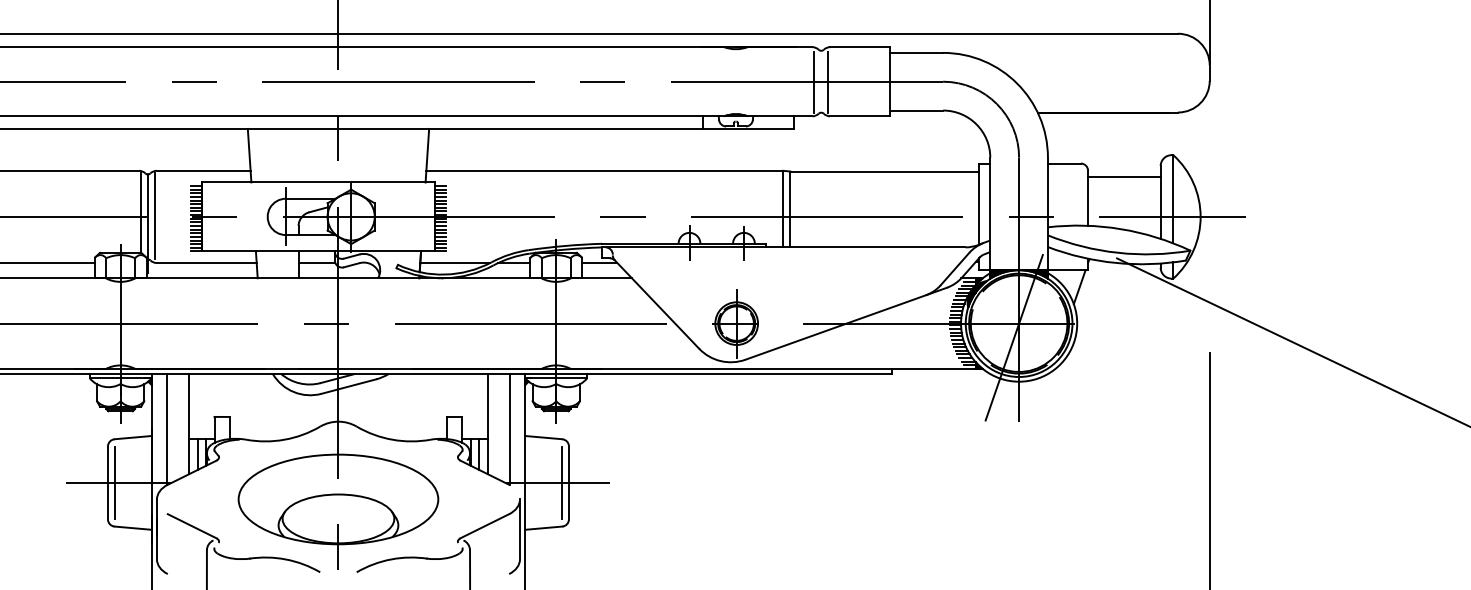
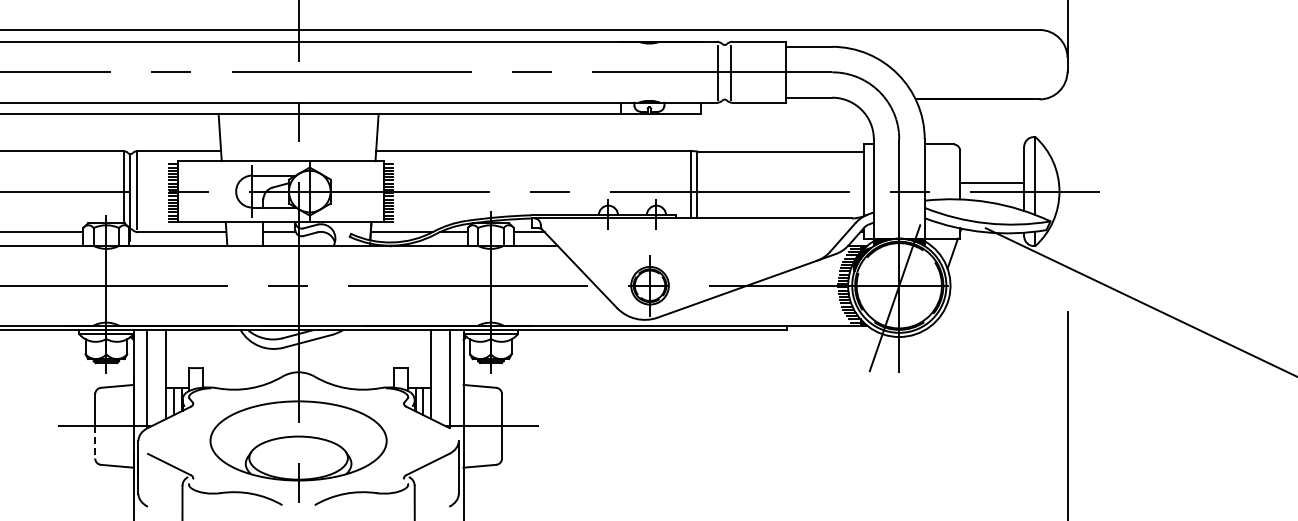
line: (1124, 177) -> (992, 183), moved
line: (115, 483) -> (101, 426), removed
line: (561, 483) -> (495, 426), removed
line: (108, 501) -> (95, 442), solid -> dashed

